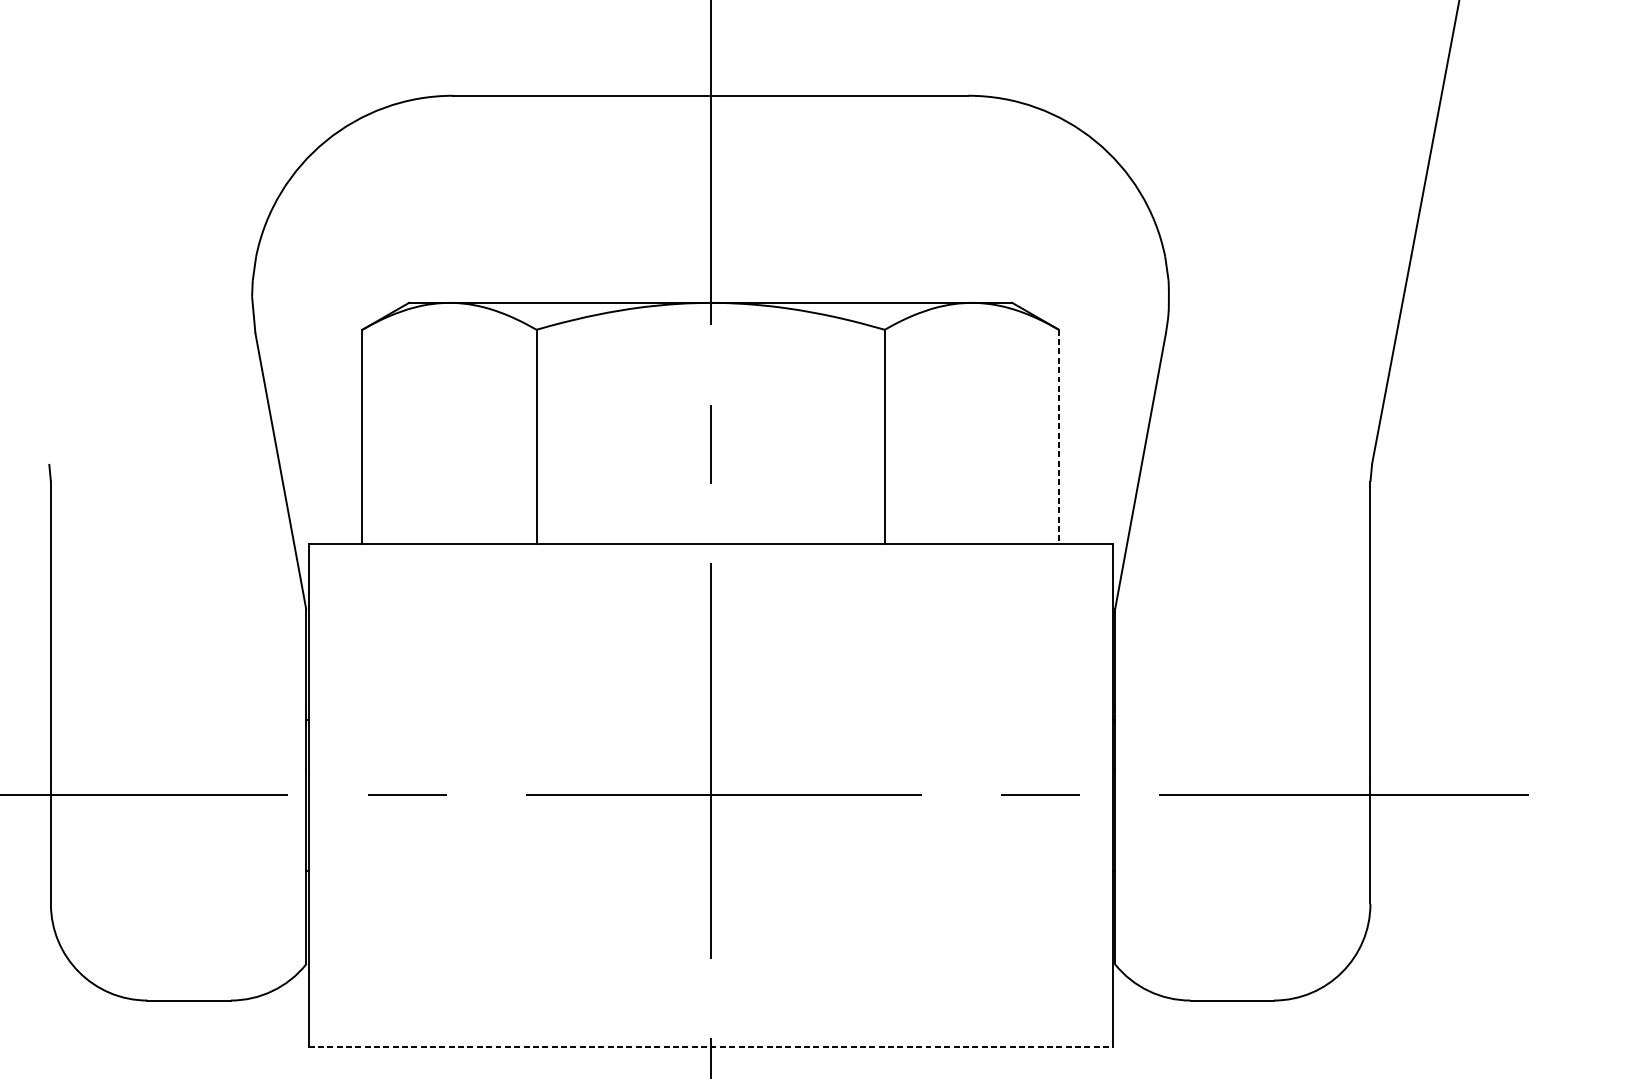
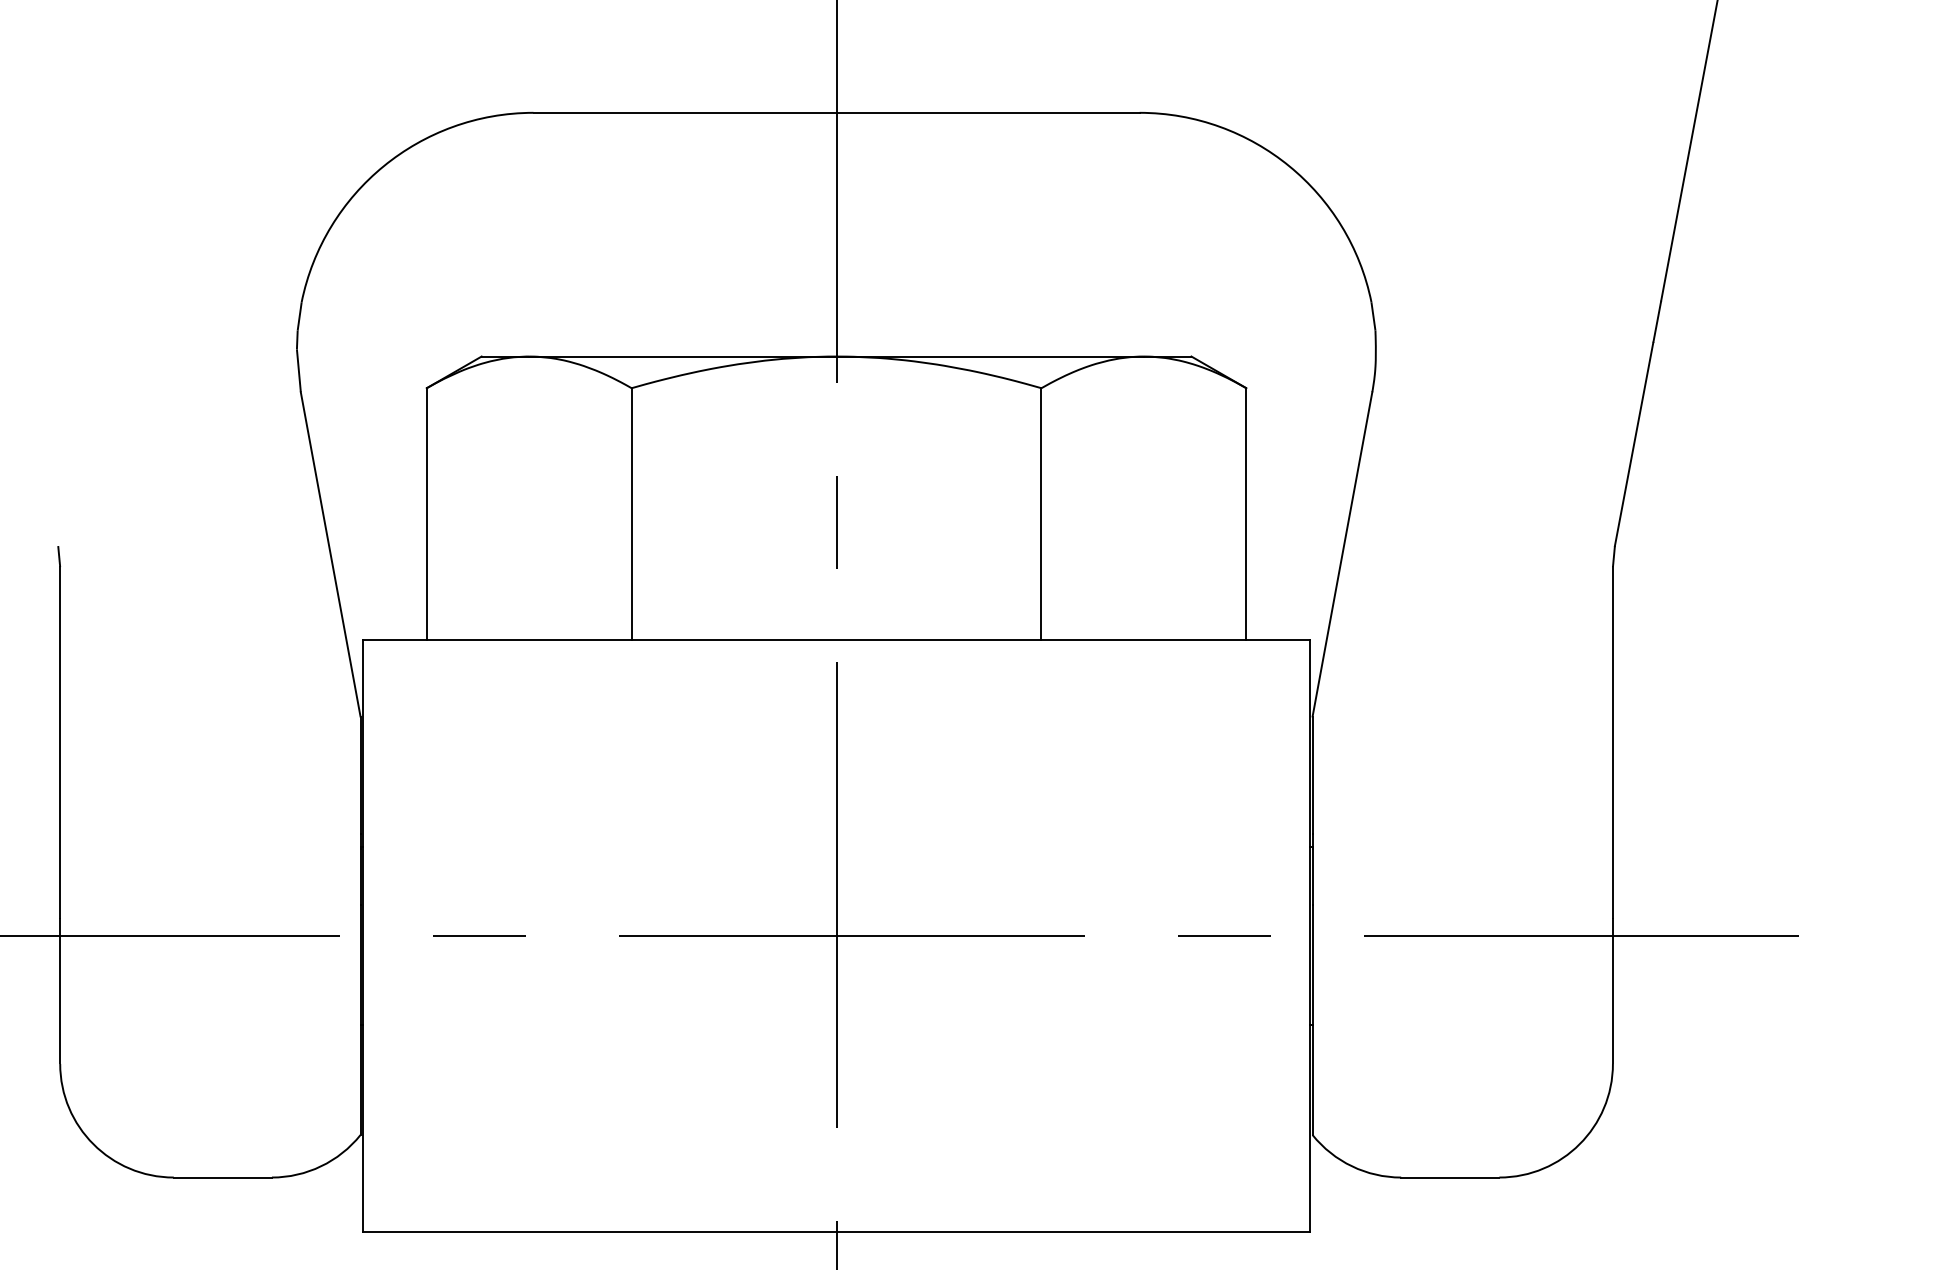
line: (1059, 437) -> (1246, 514), dashed -> solid
line: (711, 1046) -> (837, 1231), dashed -> solid

